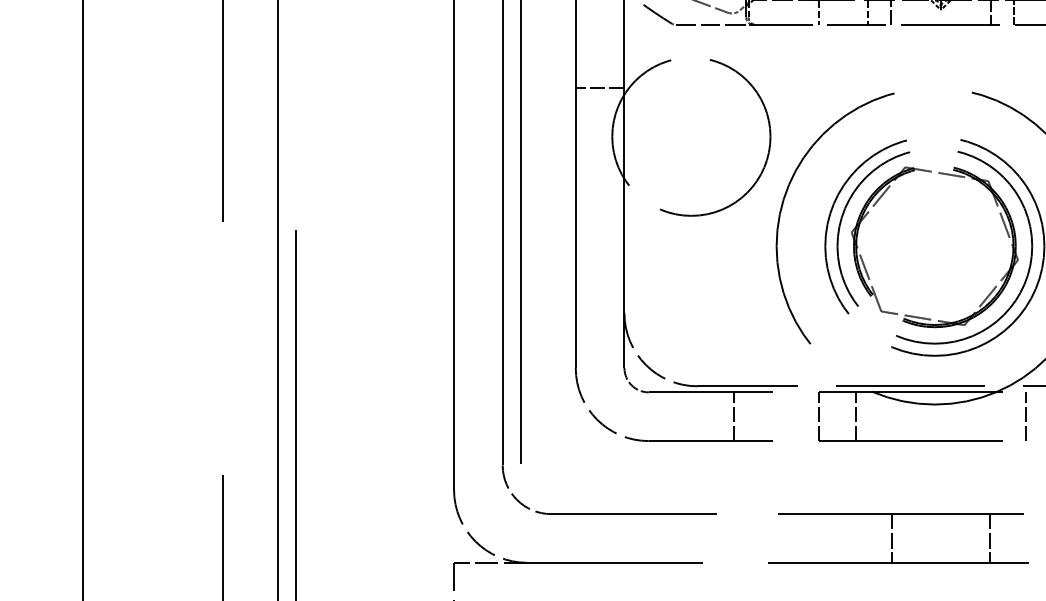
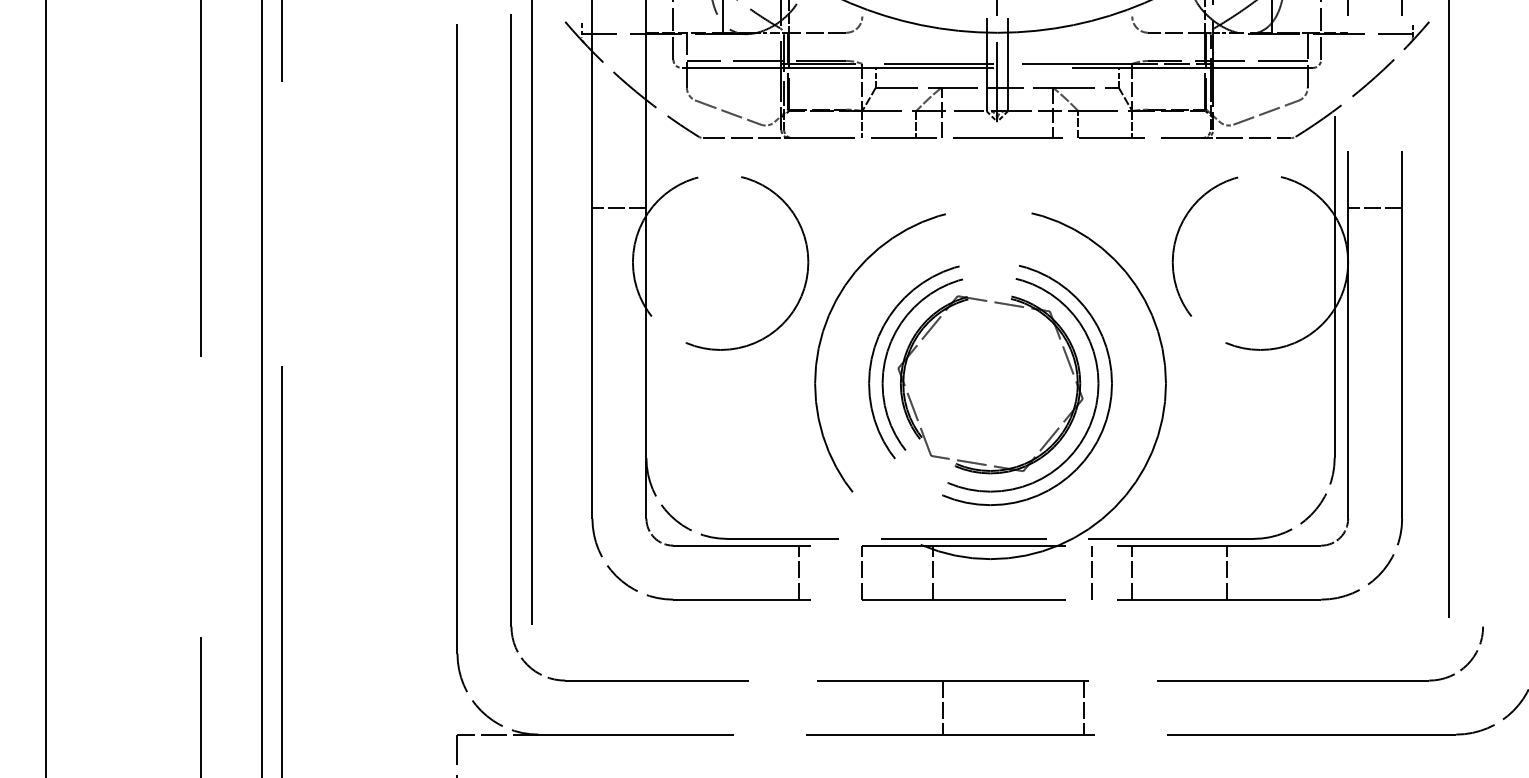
line: (733, 416) -> (798, 572), moved
line: (855, 416) -> (932, 572), moved
line: (989, 538) -> (1084, 707), moved

